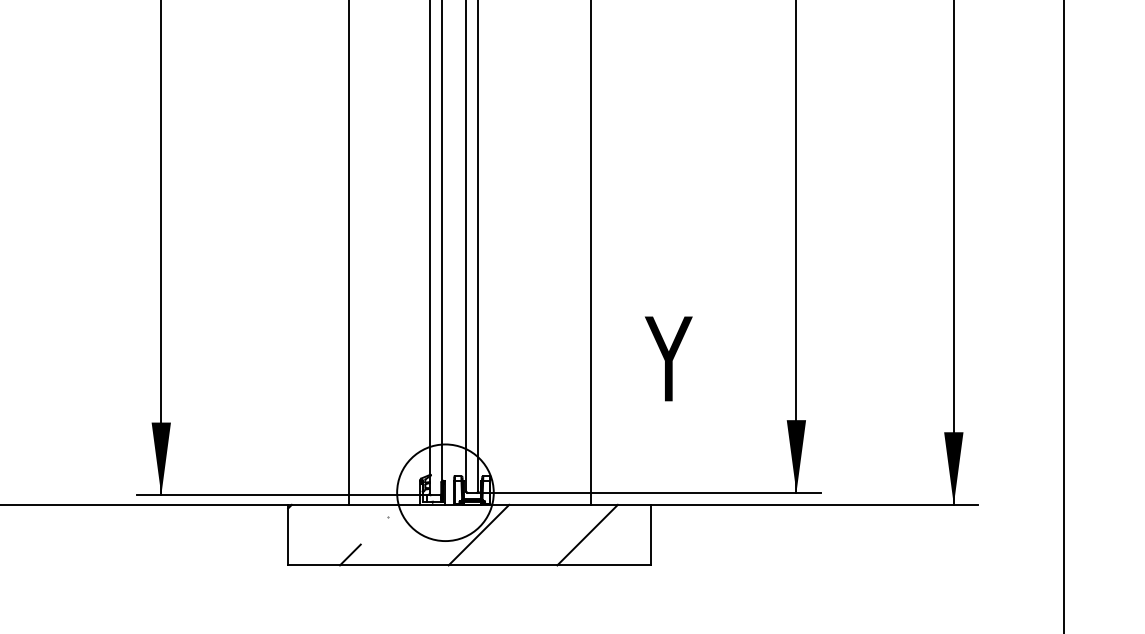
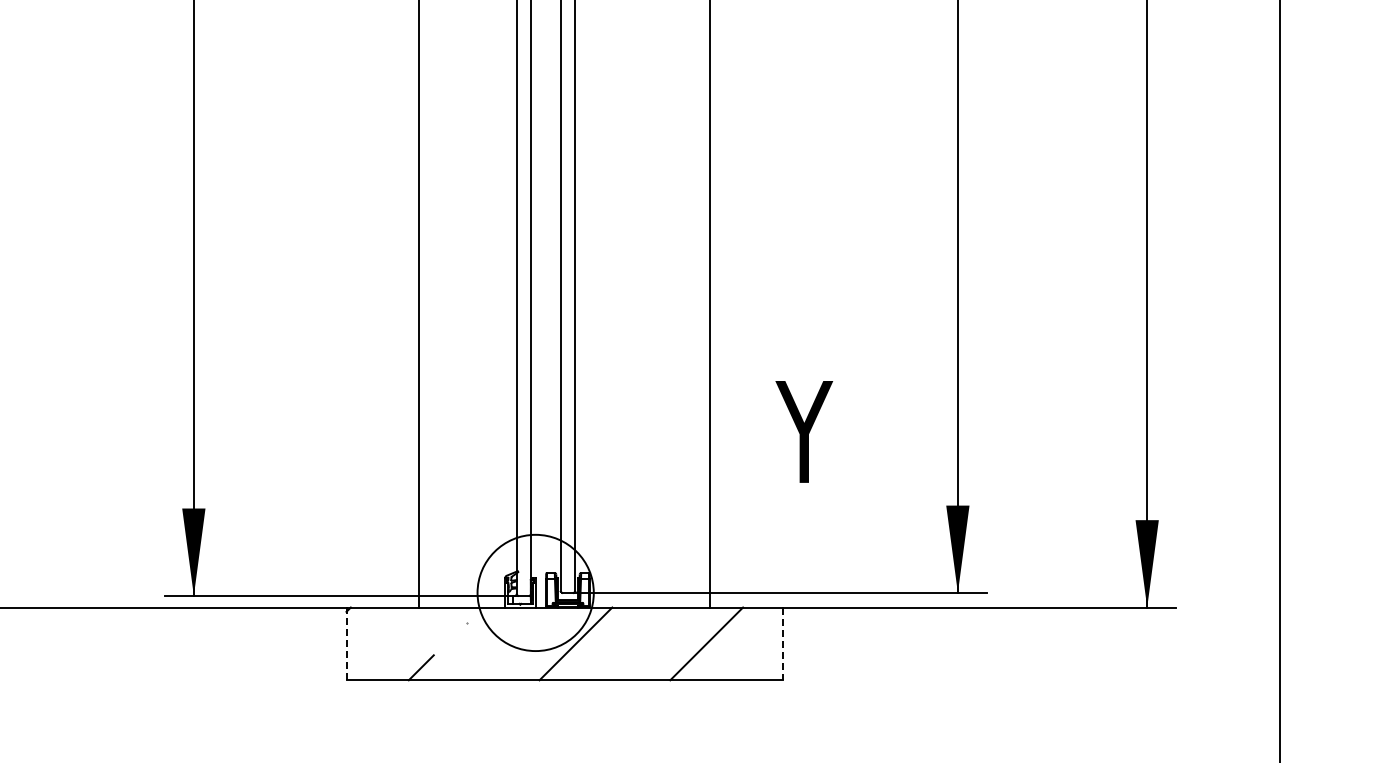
line: (288, 534) -> (346, 643), solid -> dashed
line: (651, 535) -> (783, 644), solid -> dashed

